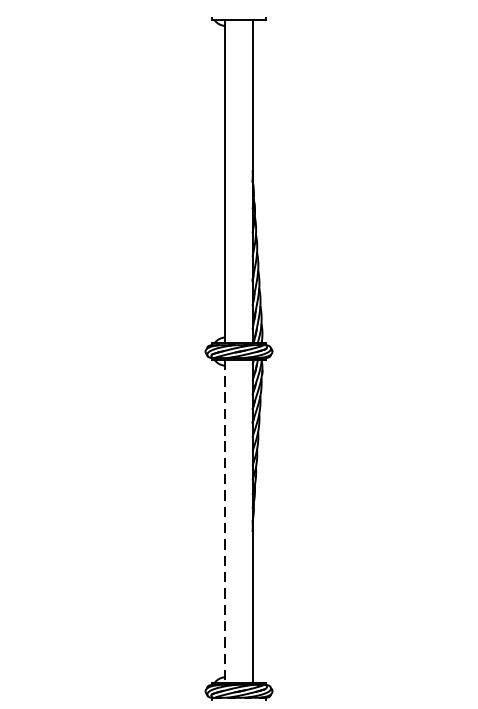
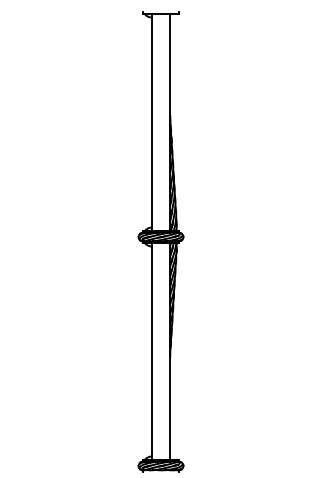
line: (224, 521) -> (151, 351), dashed -> solid

